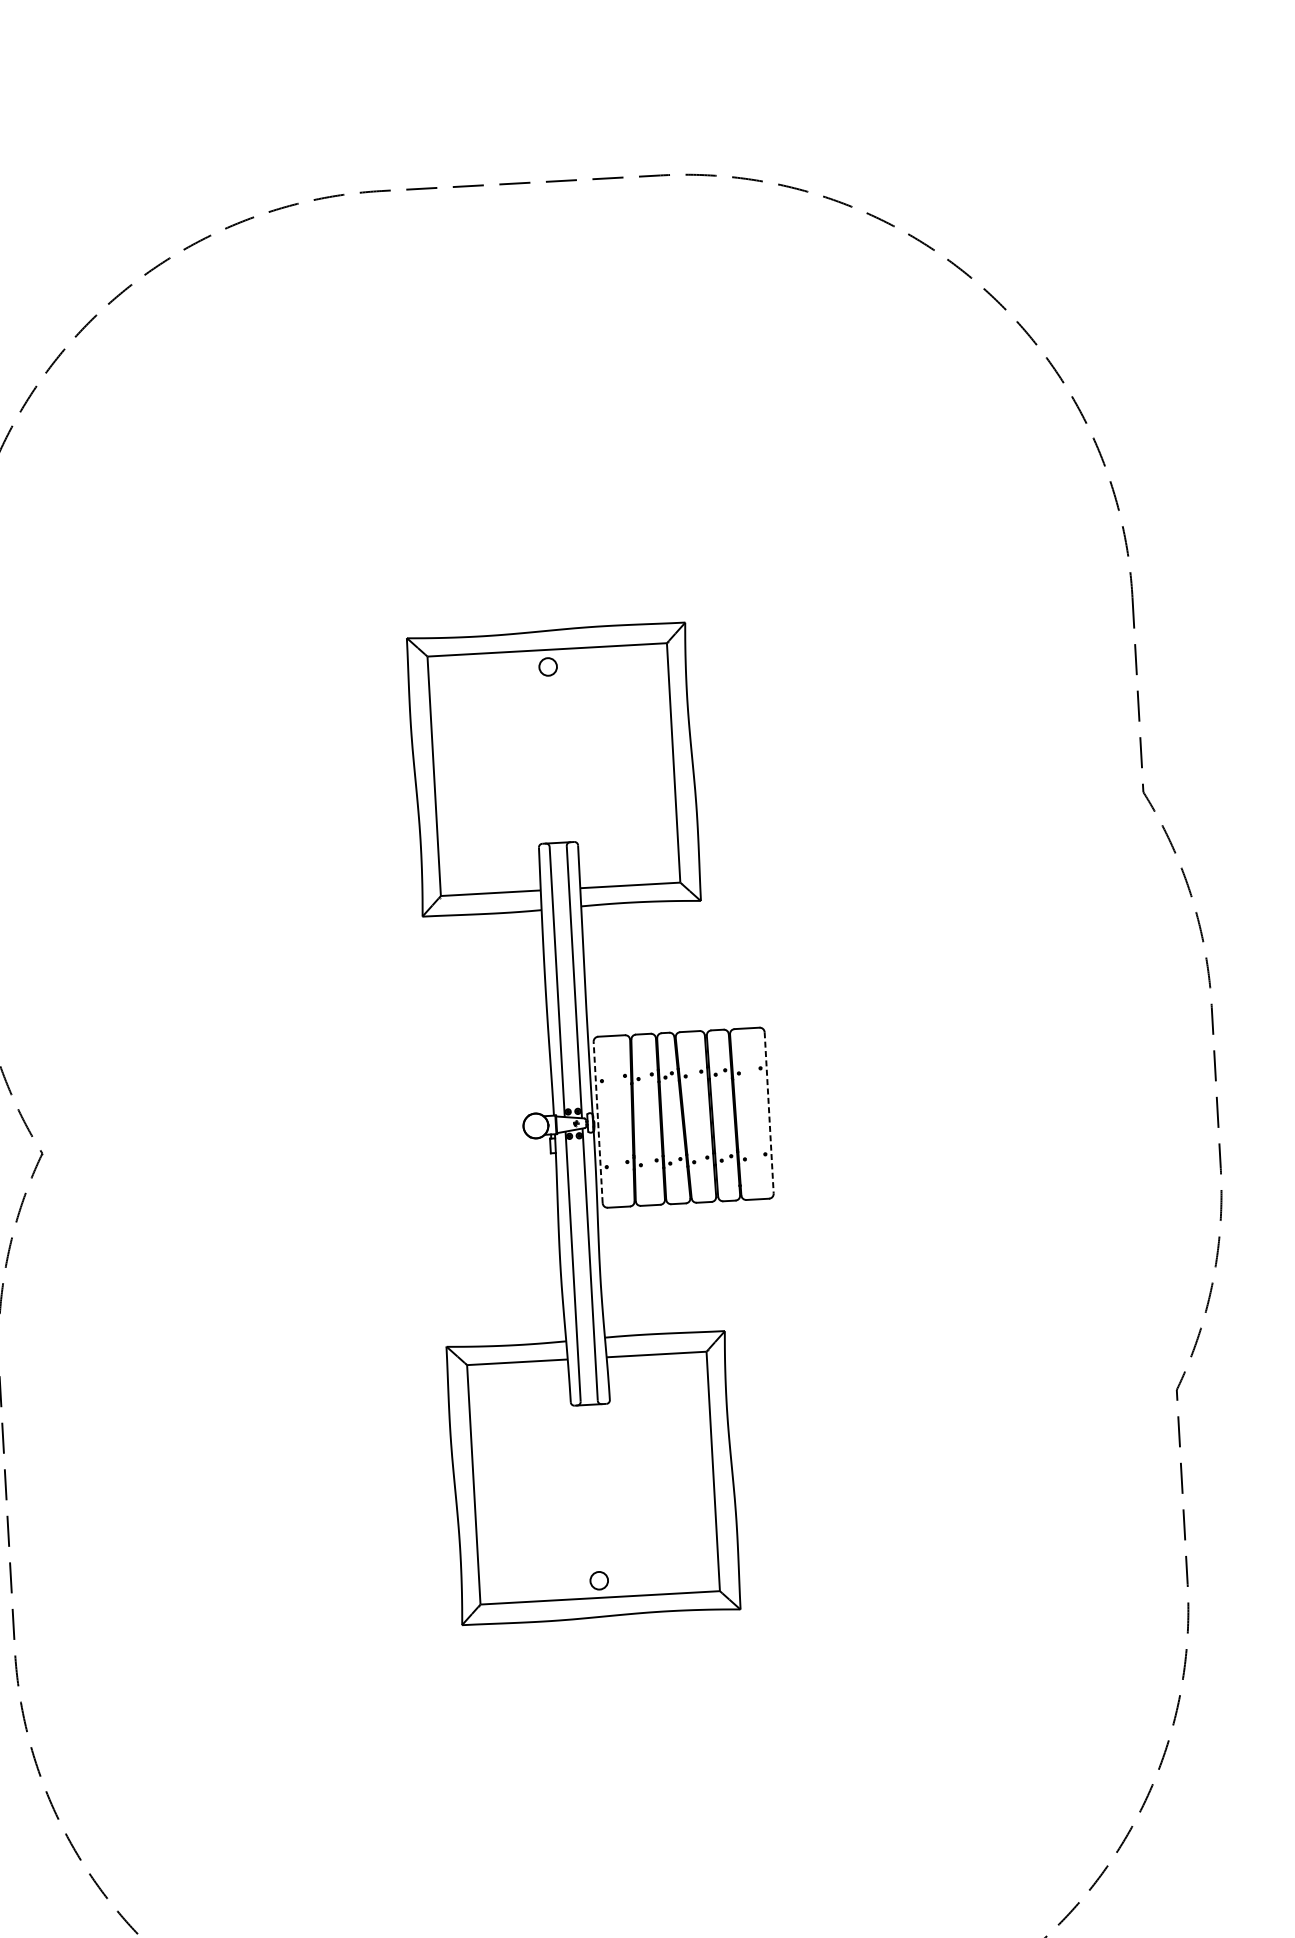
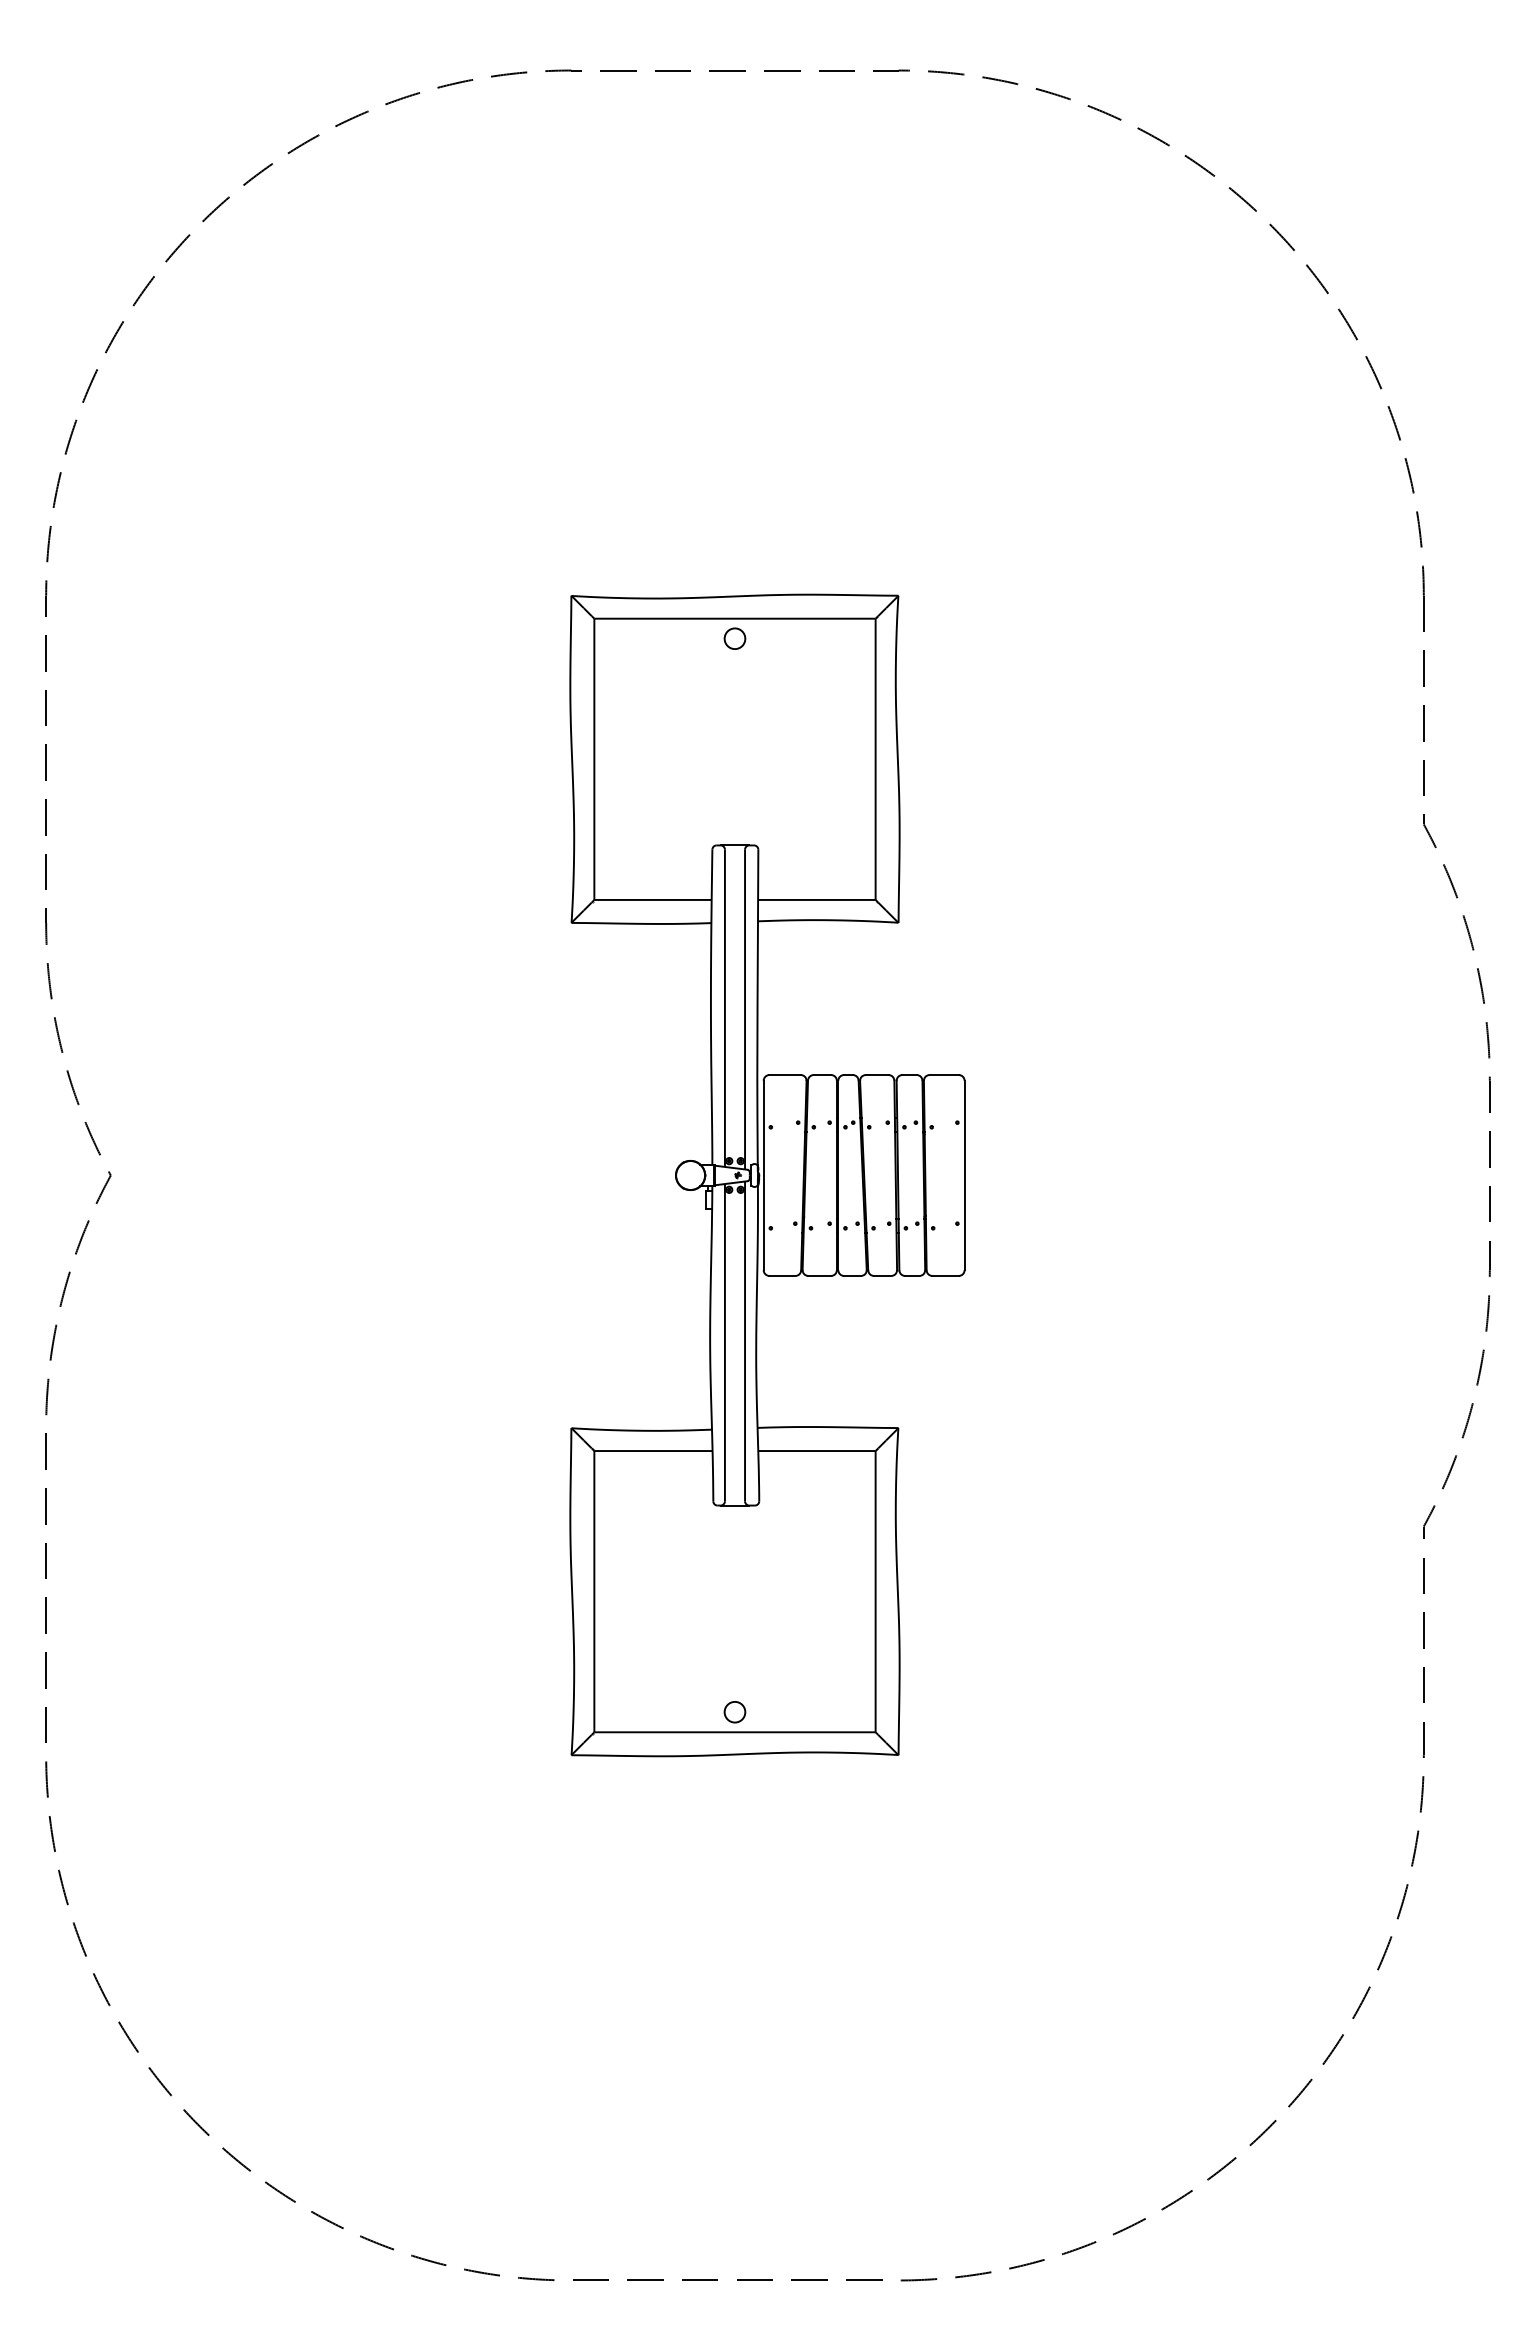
line: (769, 1112) -> (964, 1175), dashed -> solid
line: (597, 1122) -> (763, 1175), dashed -> solid

